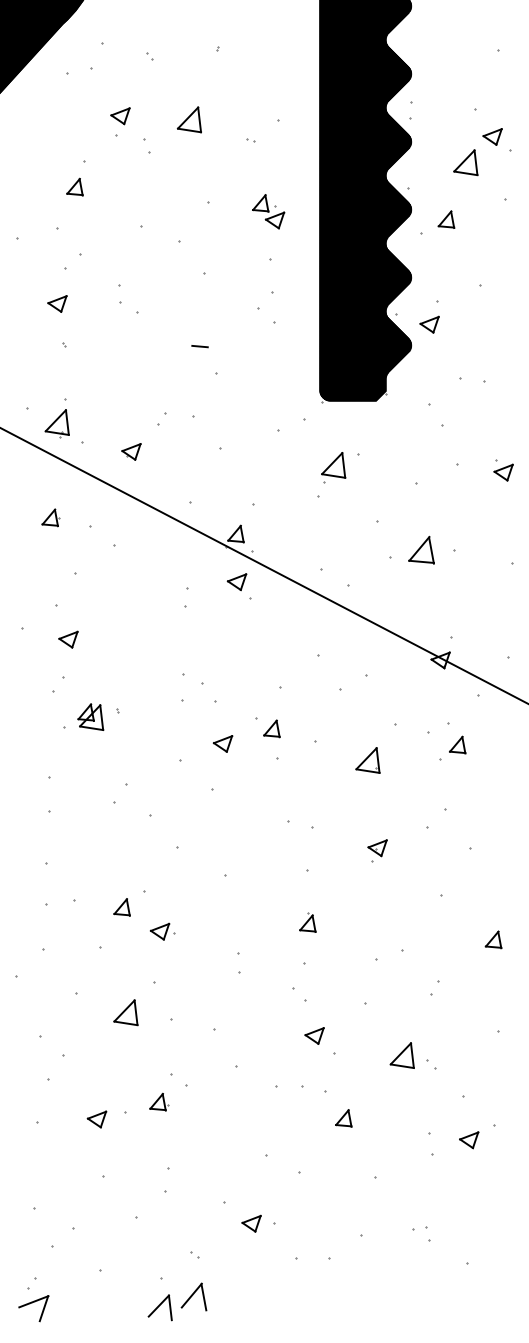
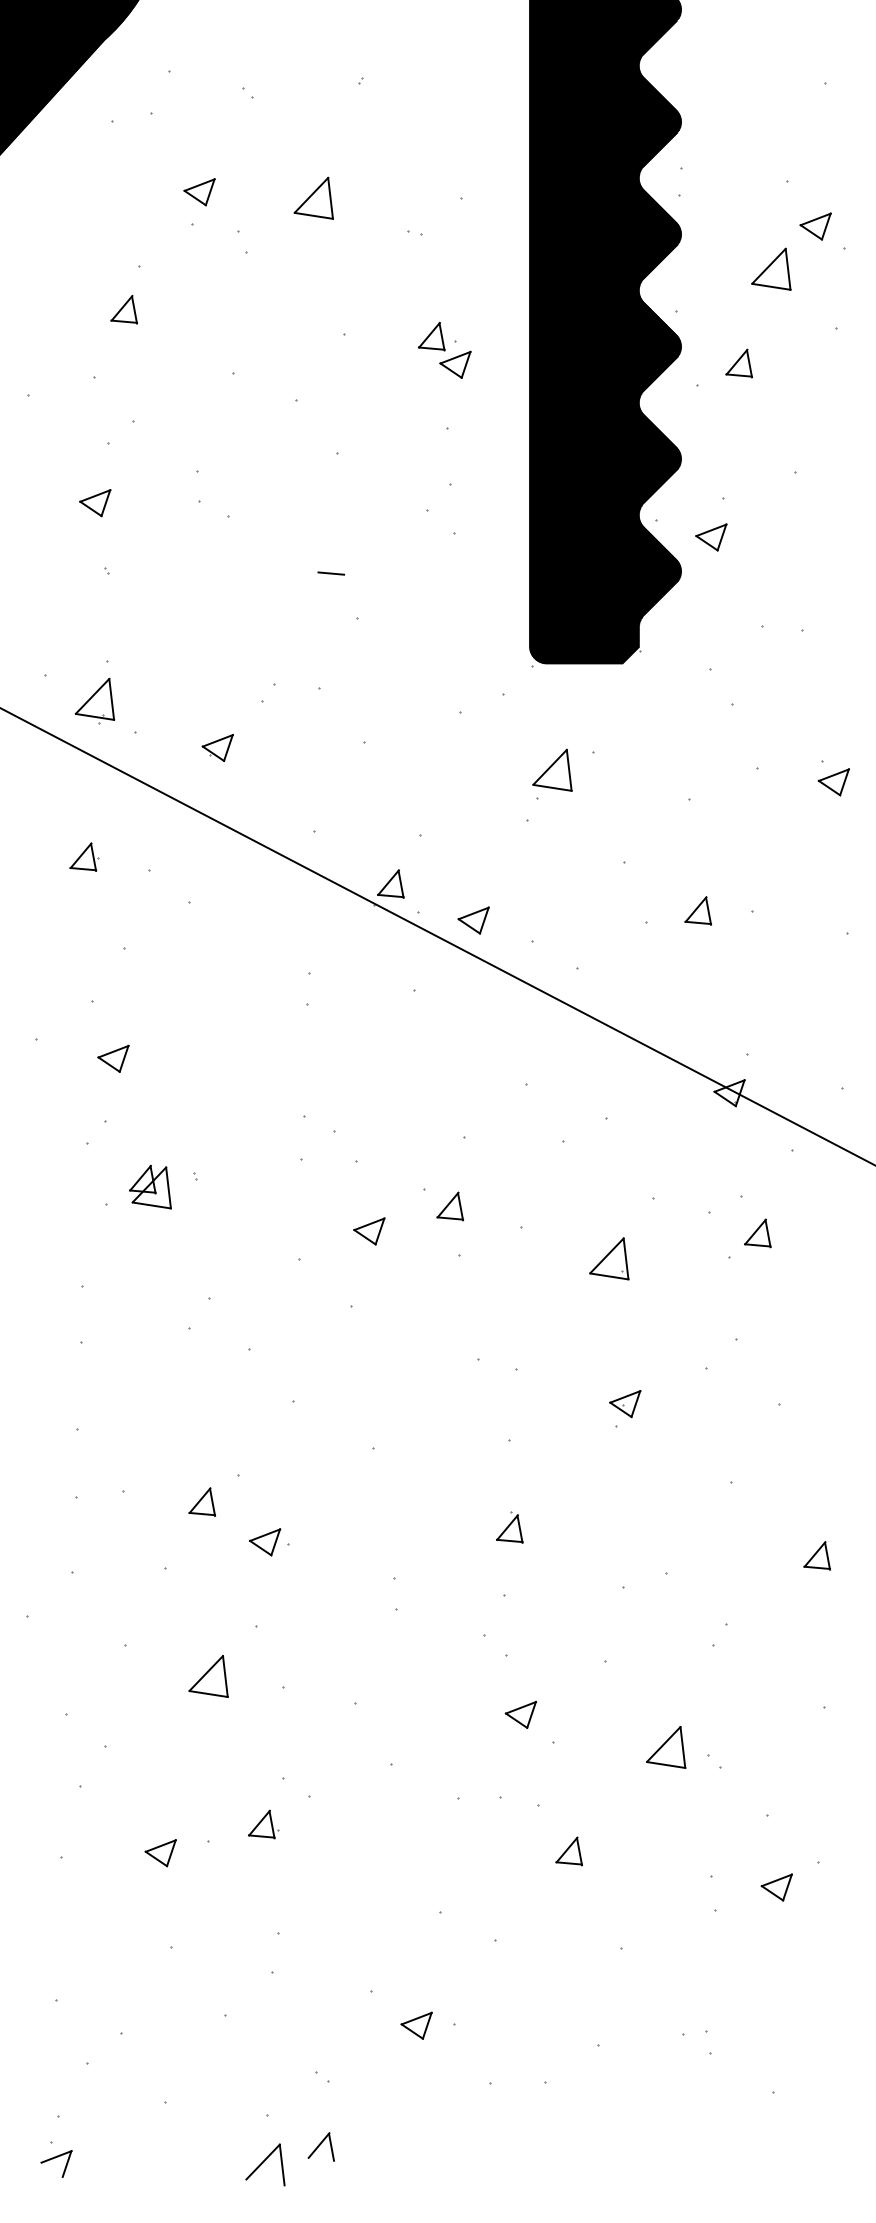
part: (421, 550) -> (697, 911), size x0.62
part: (236, 582) -> (472, 921), moved
part: (193, 1296) -> (320, 2146), size x0.62
part: (34, 1304) -> (57, 2159), size x0.62

